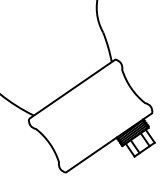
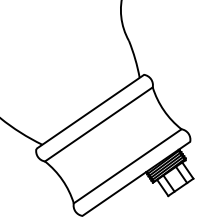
line: (78, 99) -> (98, 124), added
line: (101, 132) -> (127, 166), added

